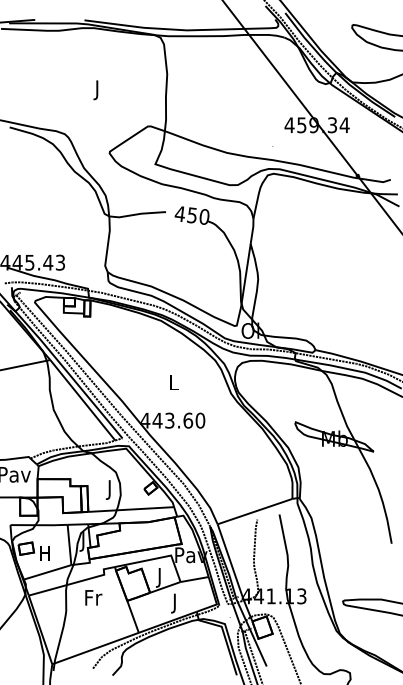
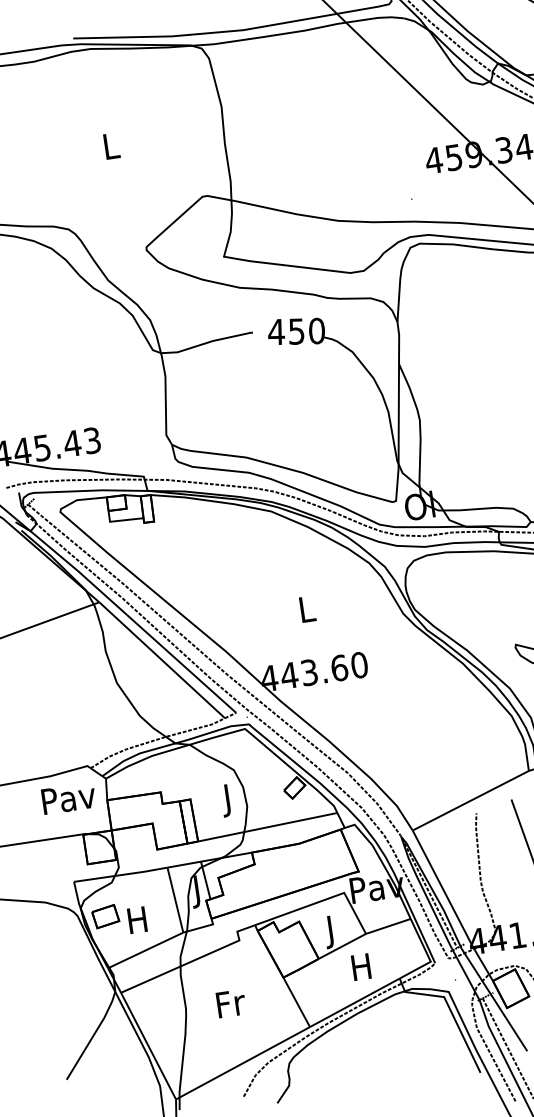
text: (97, 90) -> (111, 150), J -> L
text: (93, 597) -> (230, 1003), moved
text: (174, 603) -> (361, 970), J -> H

